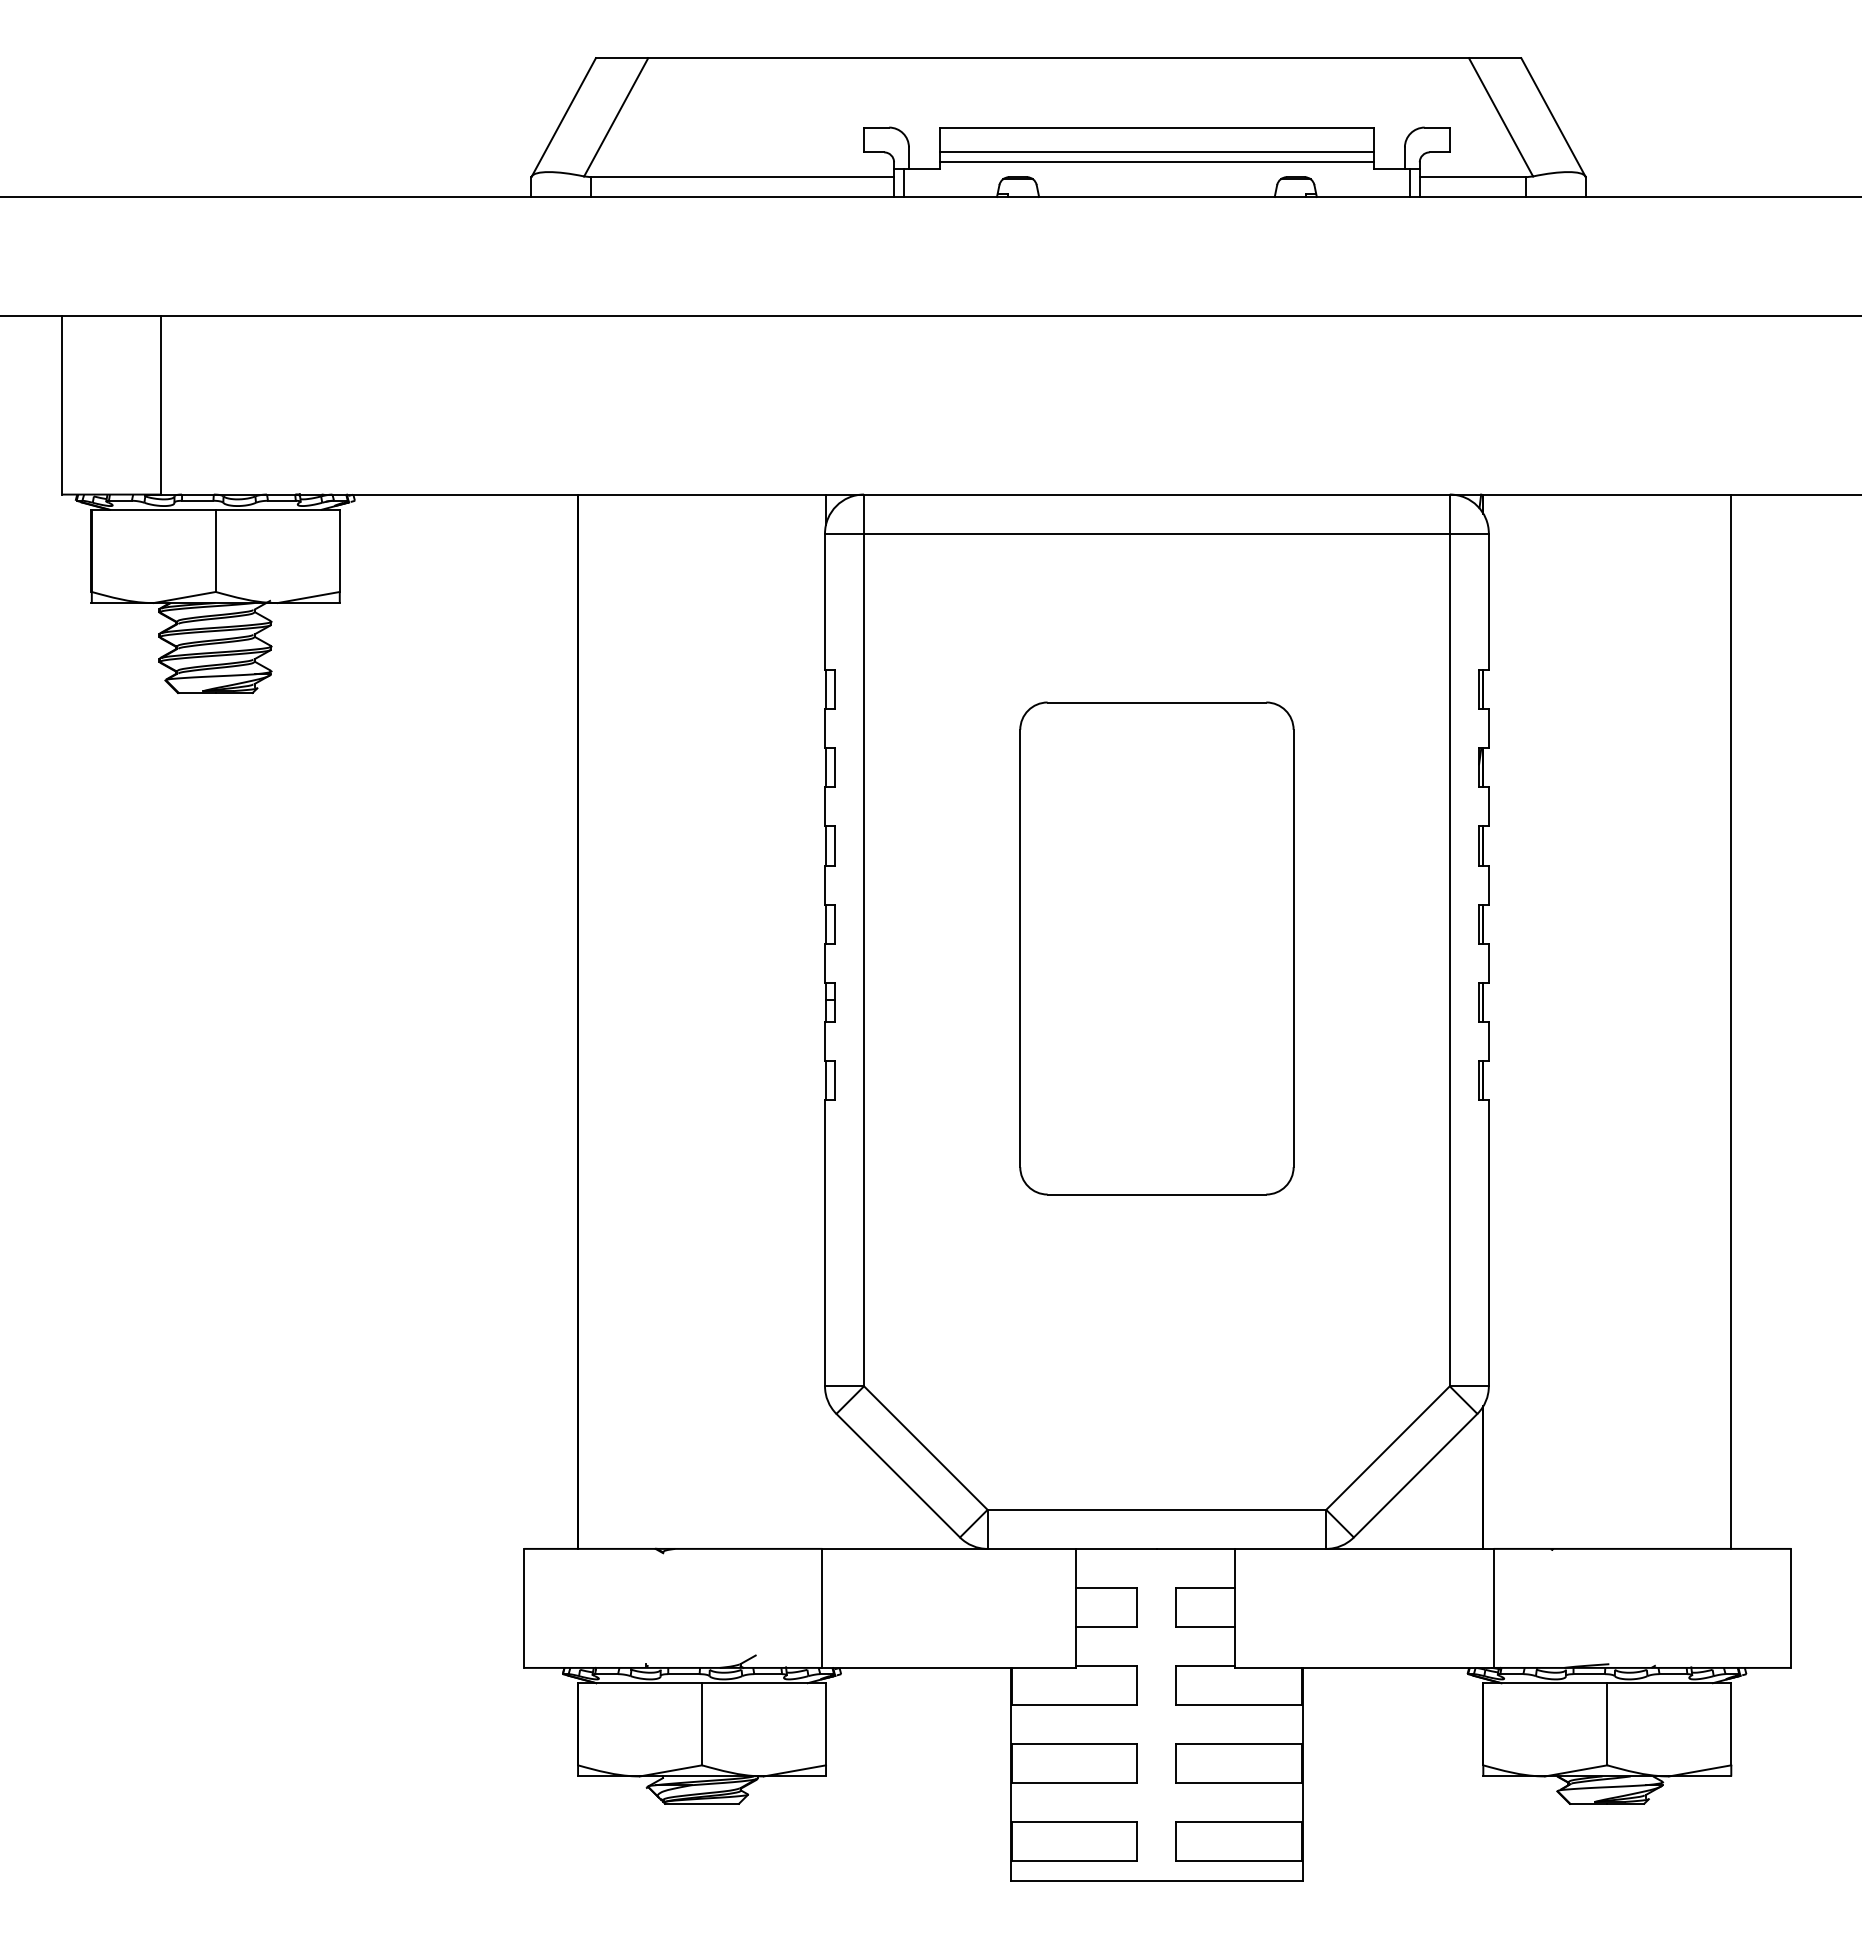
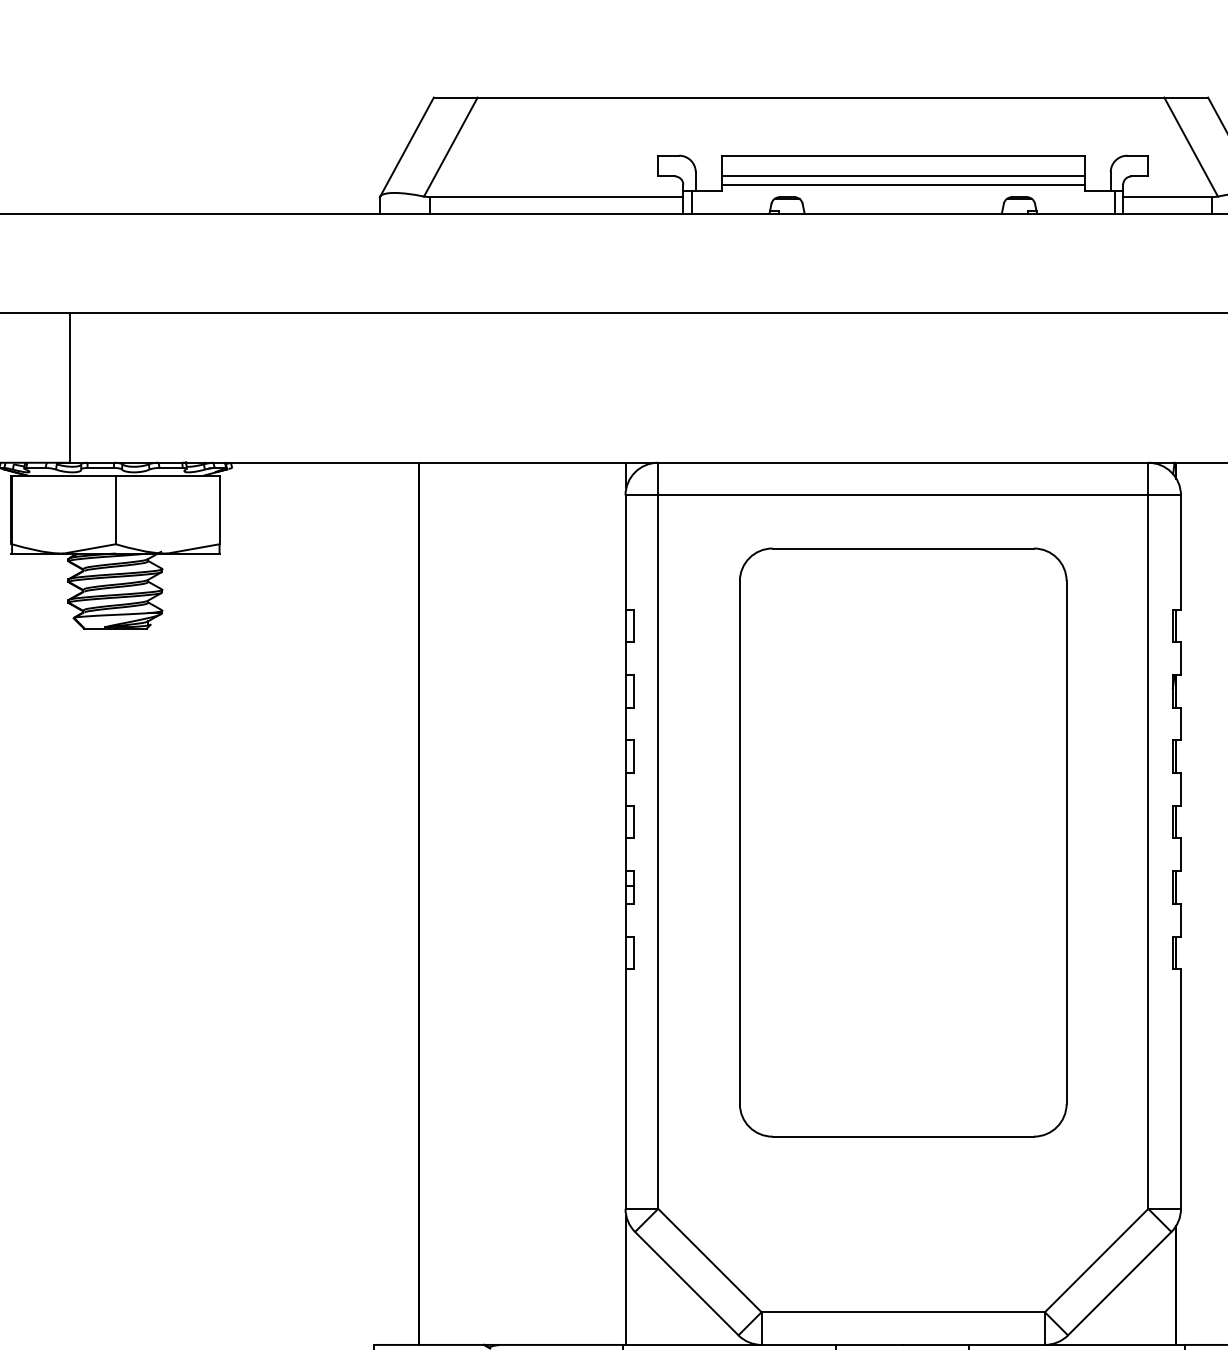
part: (1156, 948) -> (902, 842), size x1.43
line: (826, 1471) -> (626, 1280), added

